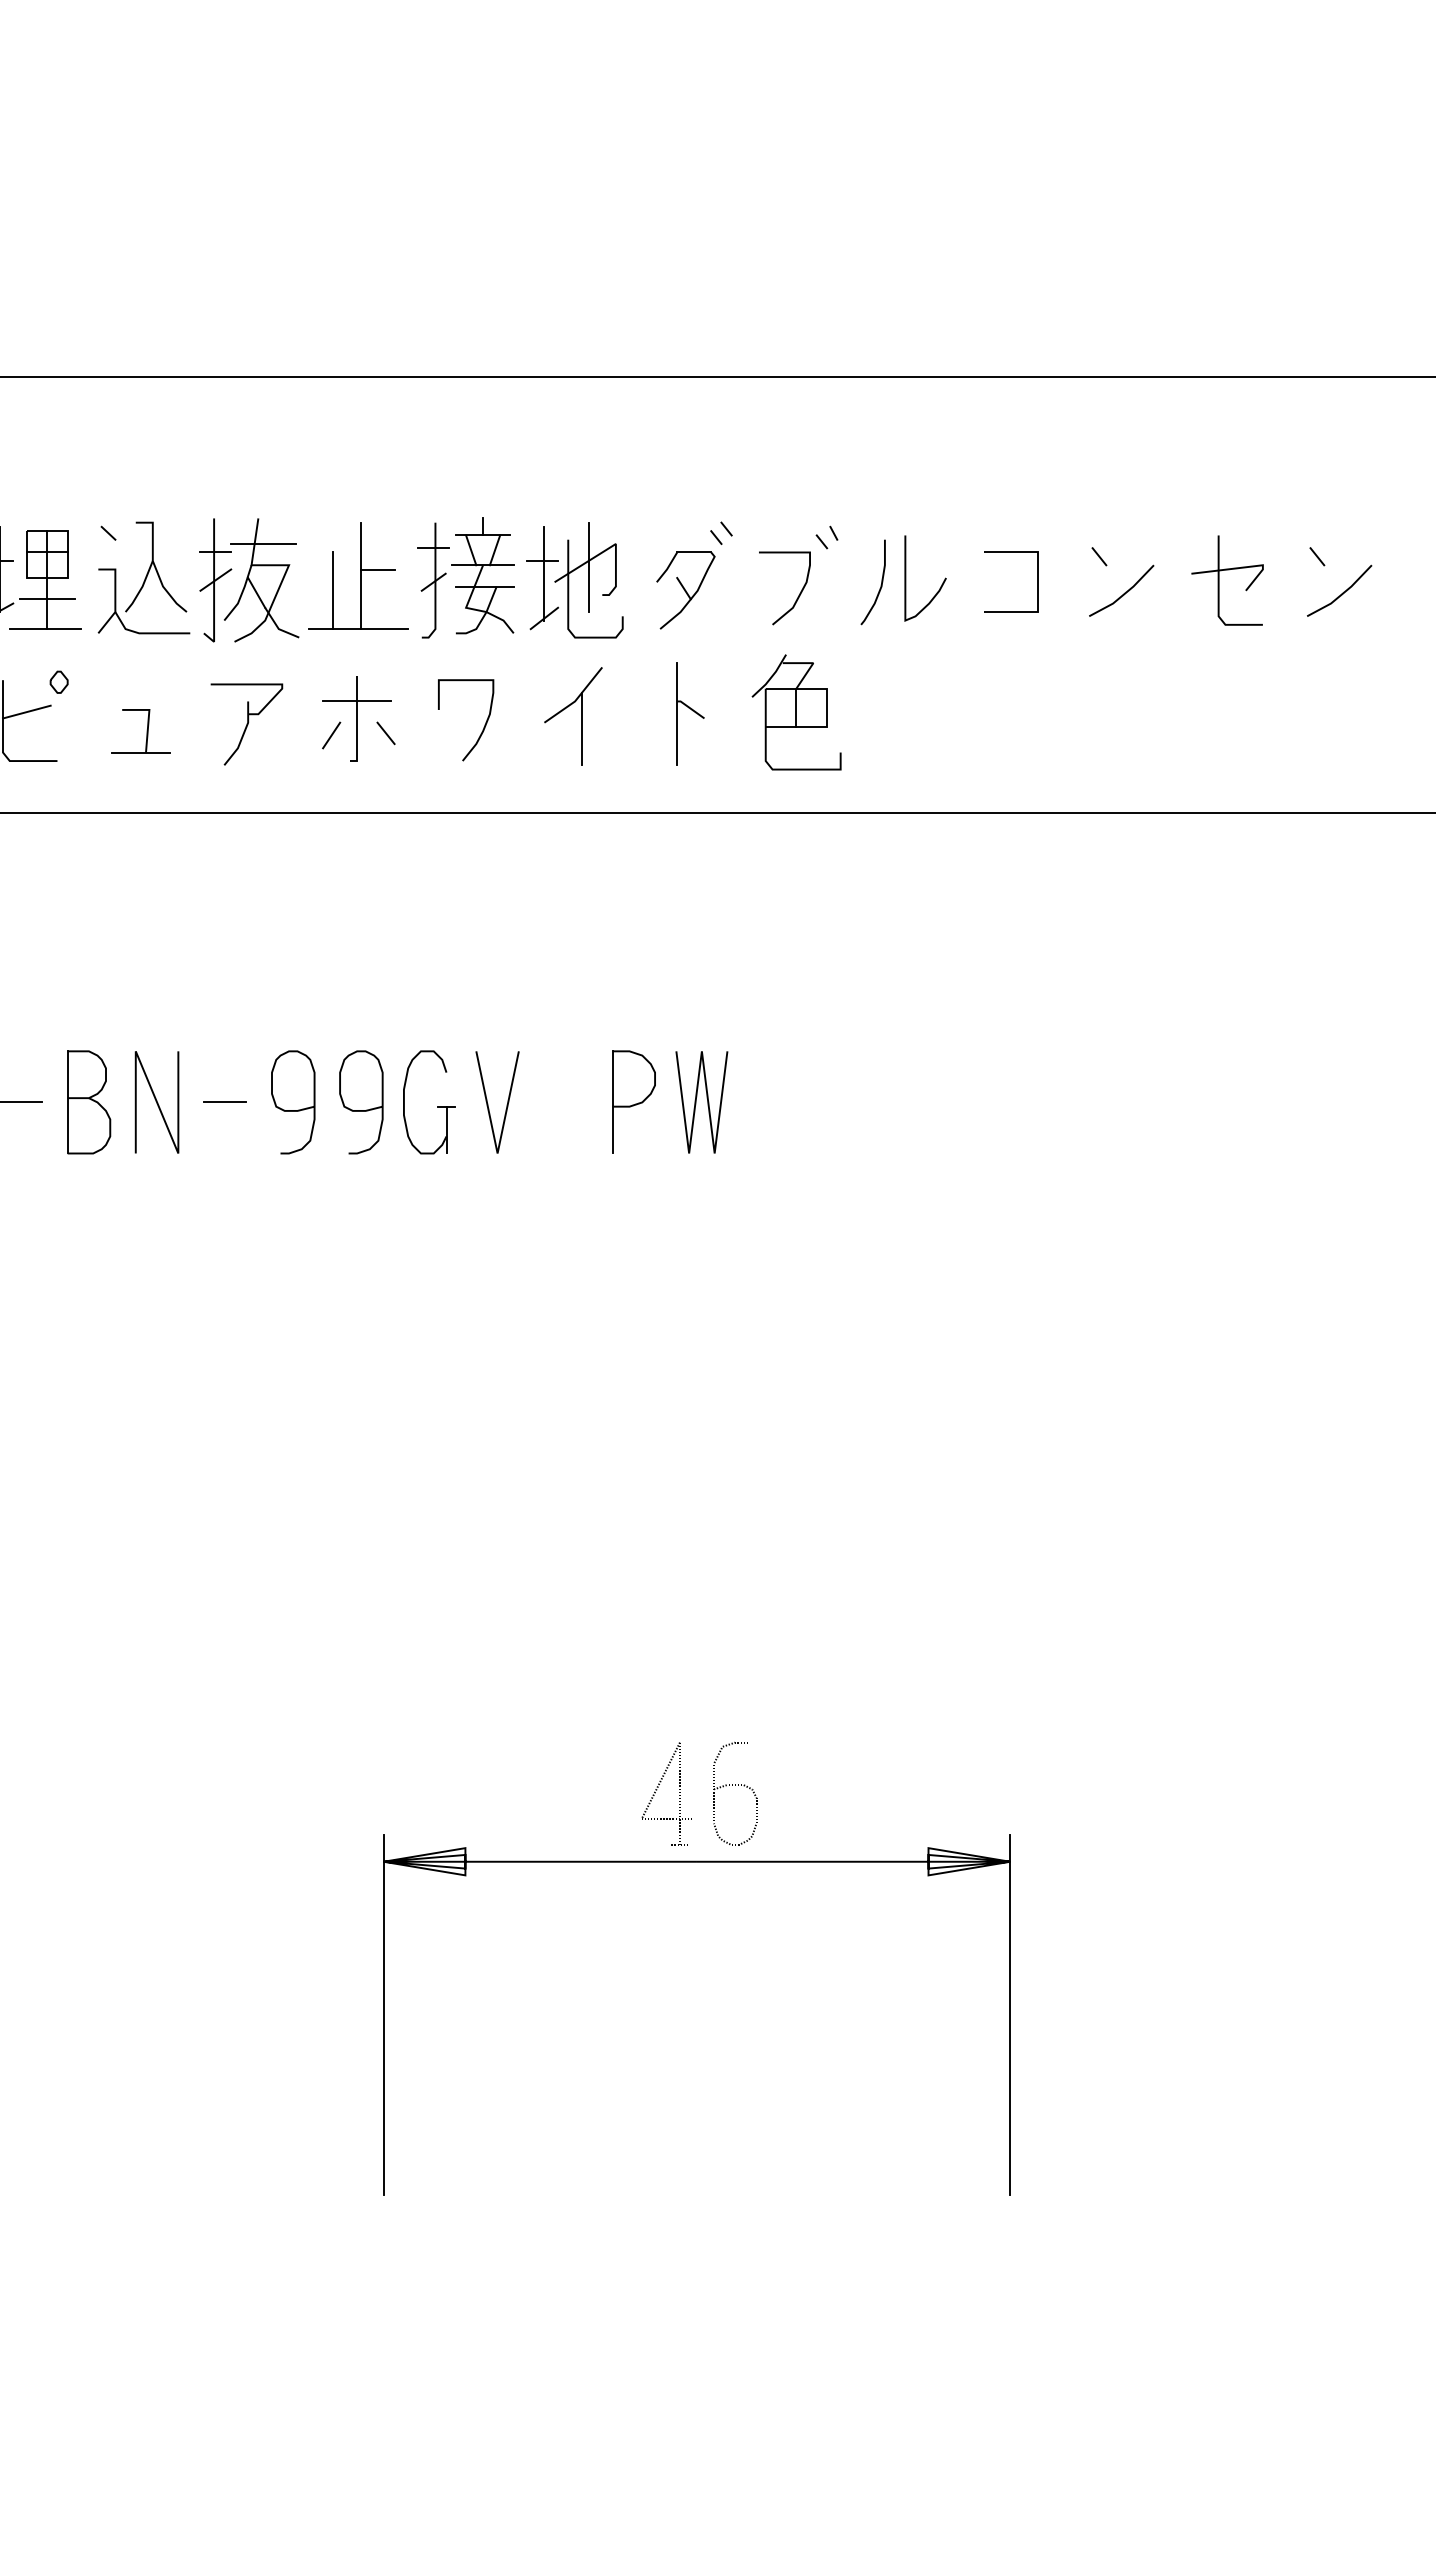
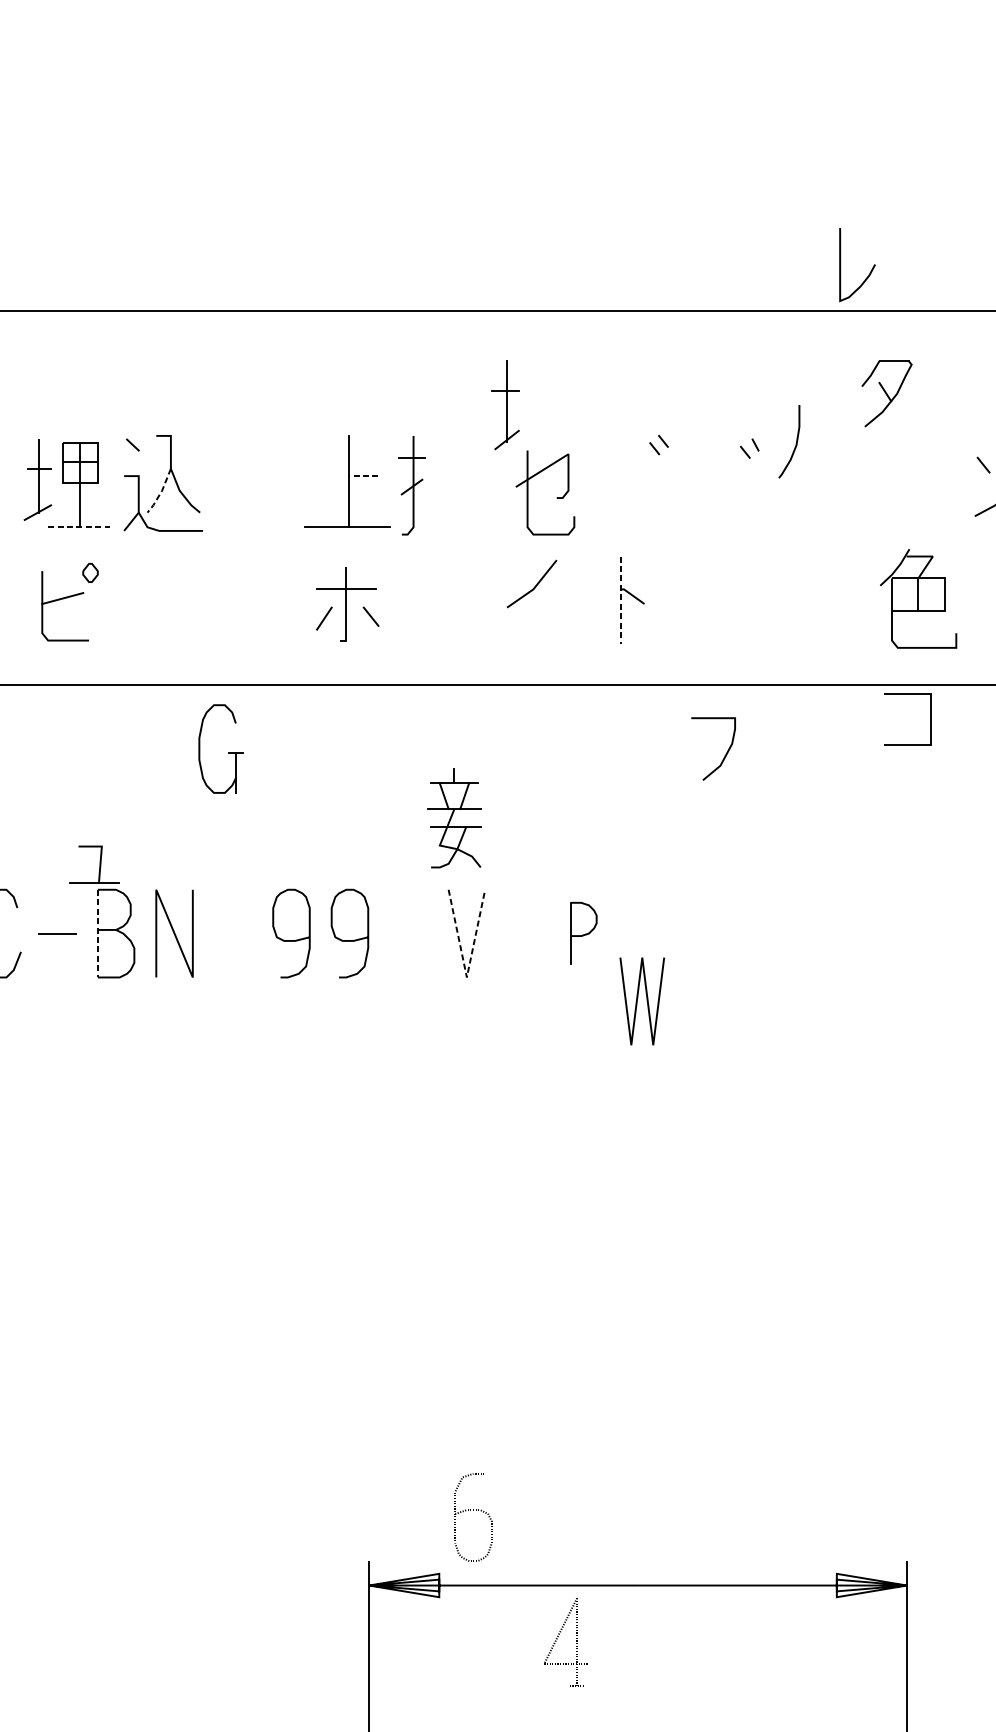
line: (588, 567) -> (544, 474), removed
line: (377, 569) -> (363, 476), solid -> dashed
part: (482, 575) -> (453, 817), moved
part: (542, 578) -> (505, 405), moved
part: (249, 580) -> (253, 485), removed
line: (1037, 581) -> (930, 719), moved
curve: (880, 585) -> (795, 444), moved
curve: (940, 586) -> (870, 271), moved
line: (141, 588) -> (161, 492), solid -> dashed
line: (333, 590) -> (326, 494), removed
part: (685, 590) -> (886, 393), moved
curve: (796, 598) -> (723, 757), moved
line: (47, 599) -> (80, 501), removed
line: (45, 629) -> (78, 527), solid -> dashed
part: (796, 712) -> (918, 598), moved
line: (677, 714) -> (621, 600), solid -> dashed
part: (246, 724) -> (251, 609), removed
line: (581, 728) -> (538, 612), removed
curve: (482, 729) -> (453, 613), removed
part: (140, 731) -> (94, 865), moved
part: (633, 1101) -> (583, 932), size x0.7
line: (67, 1102) -> (97, 933), solid -> dashed
line: (224, 1102) -> (232, 933), removed
line: (696, 1102) -> (637, 1001), moved
part: (437, 1106) -> (228, 752), moved
line: (497, 1153) -> (466, 977), solid -> dashed
curve: (735, 1785) -> (473, 1510), moved
part: (657, 1789) -> (557, 1638), moved

